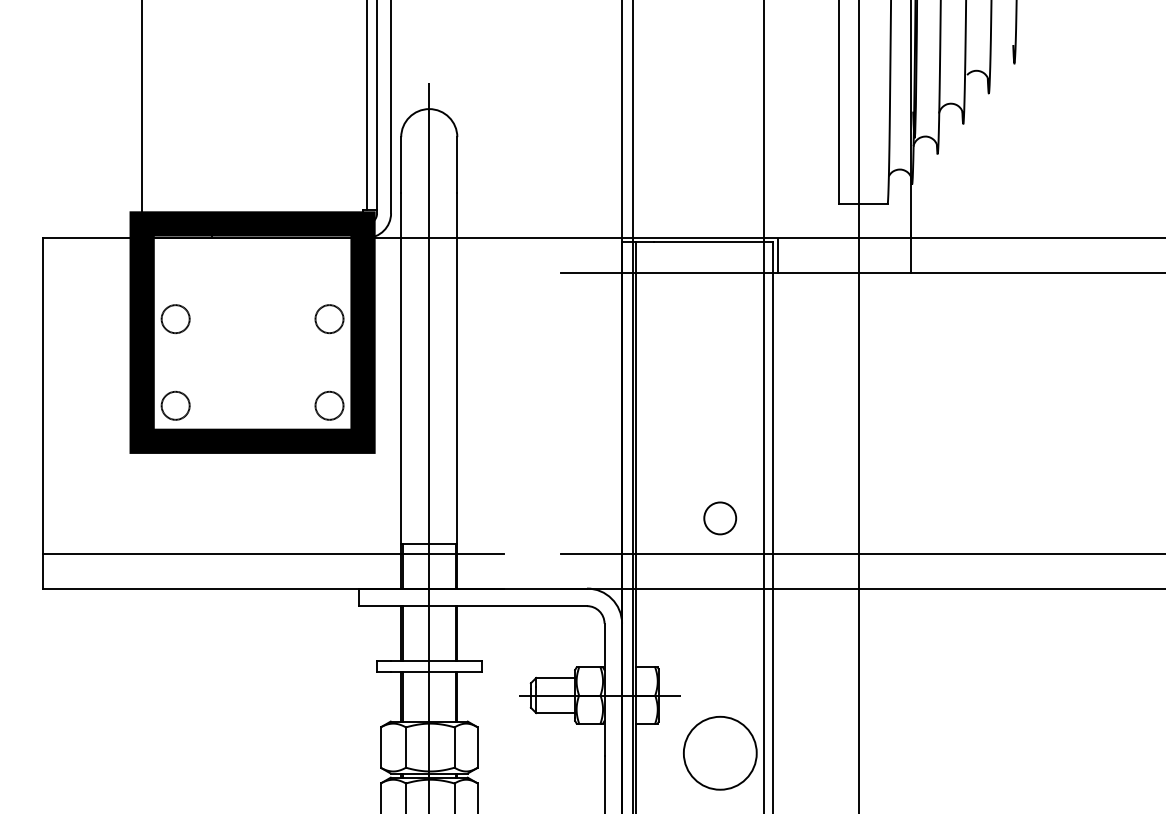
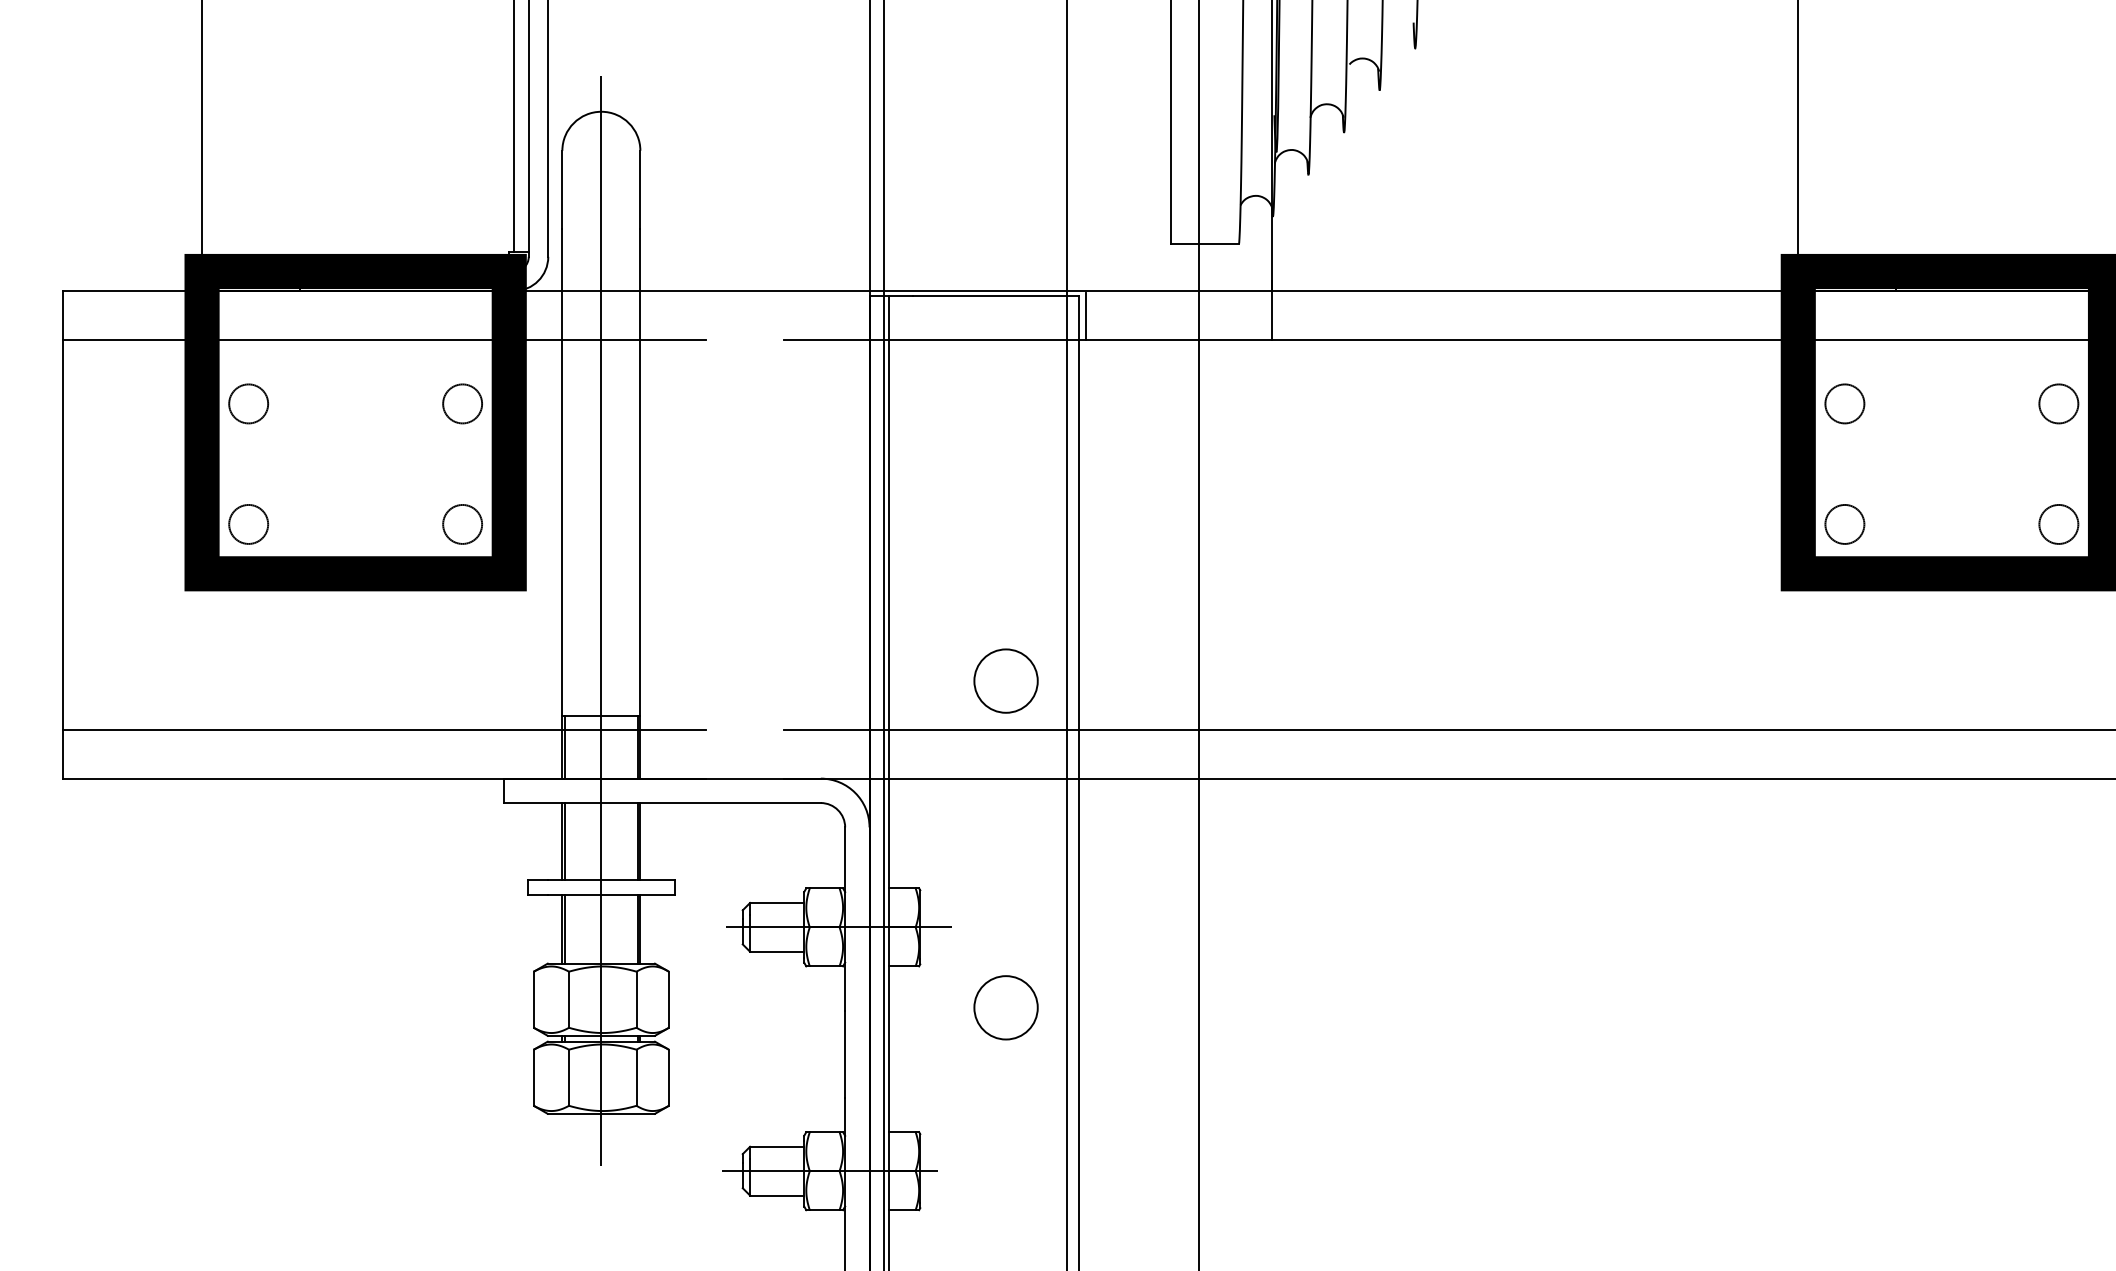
line: (273, 272) -> (384, 339), added
circle: (719, 518) -> (1005, 680), size x1.43
circle: (719, 753) -> (1005, 1007), size x0.62

